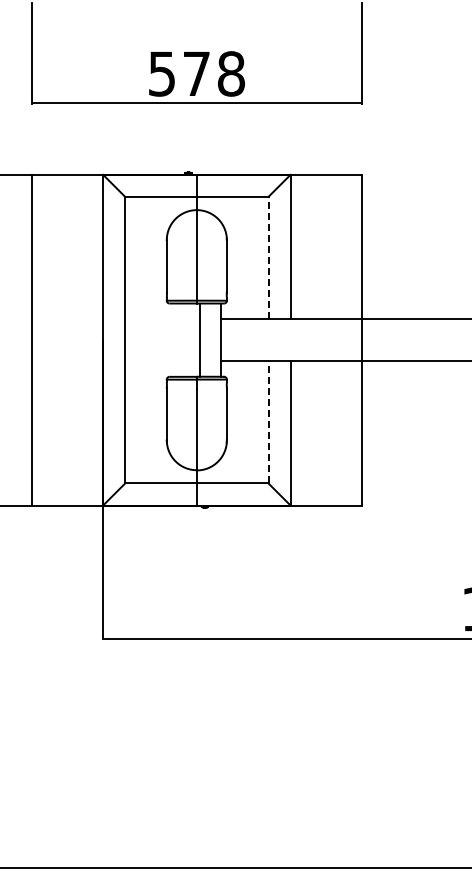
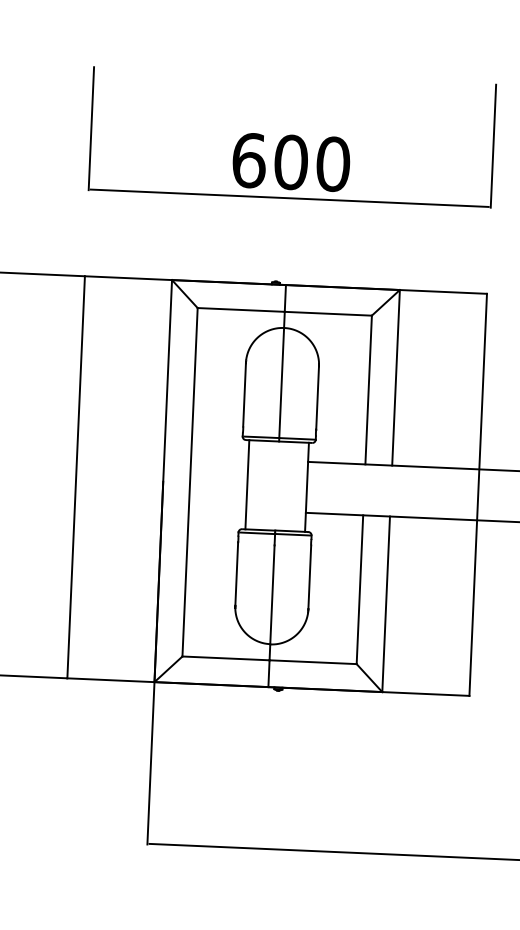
text: (196, 73) -> (290, 161), 578 -> 600
line: (268, 257) -> (368, 389), dashed -> solid
line: (200, 339) -> (247, 483), moved
line: (268, 421) -> (359, 588), dashed -> solid

